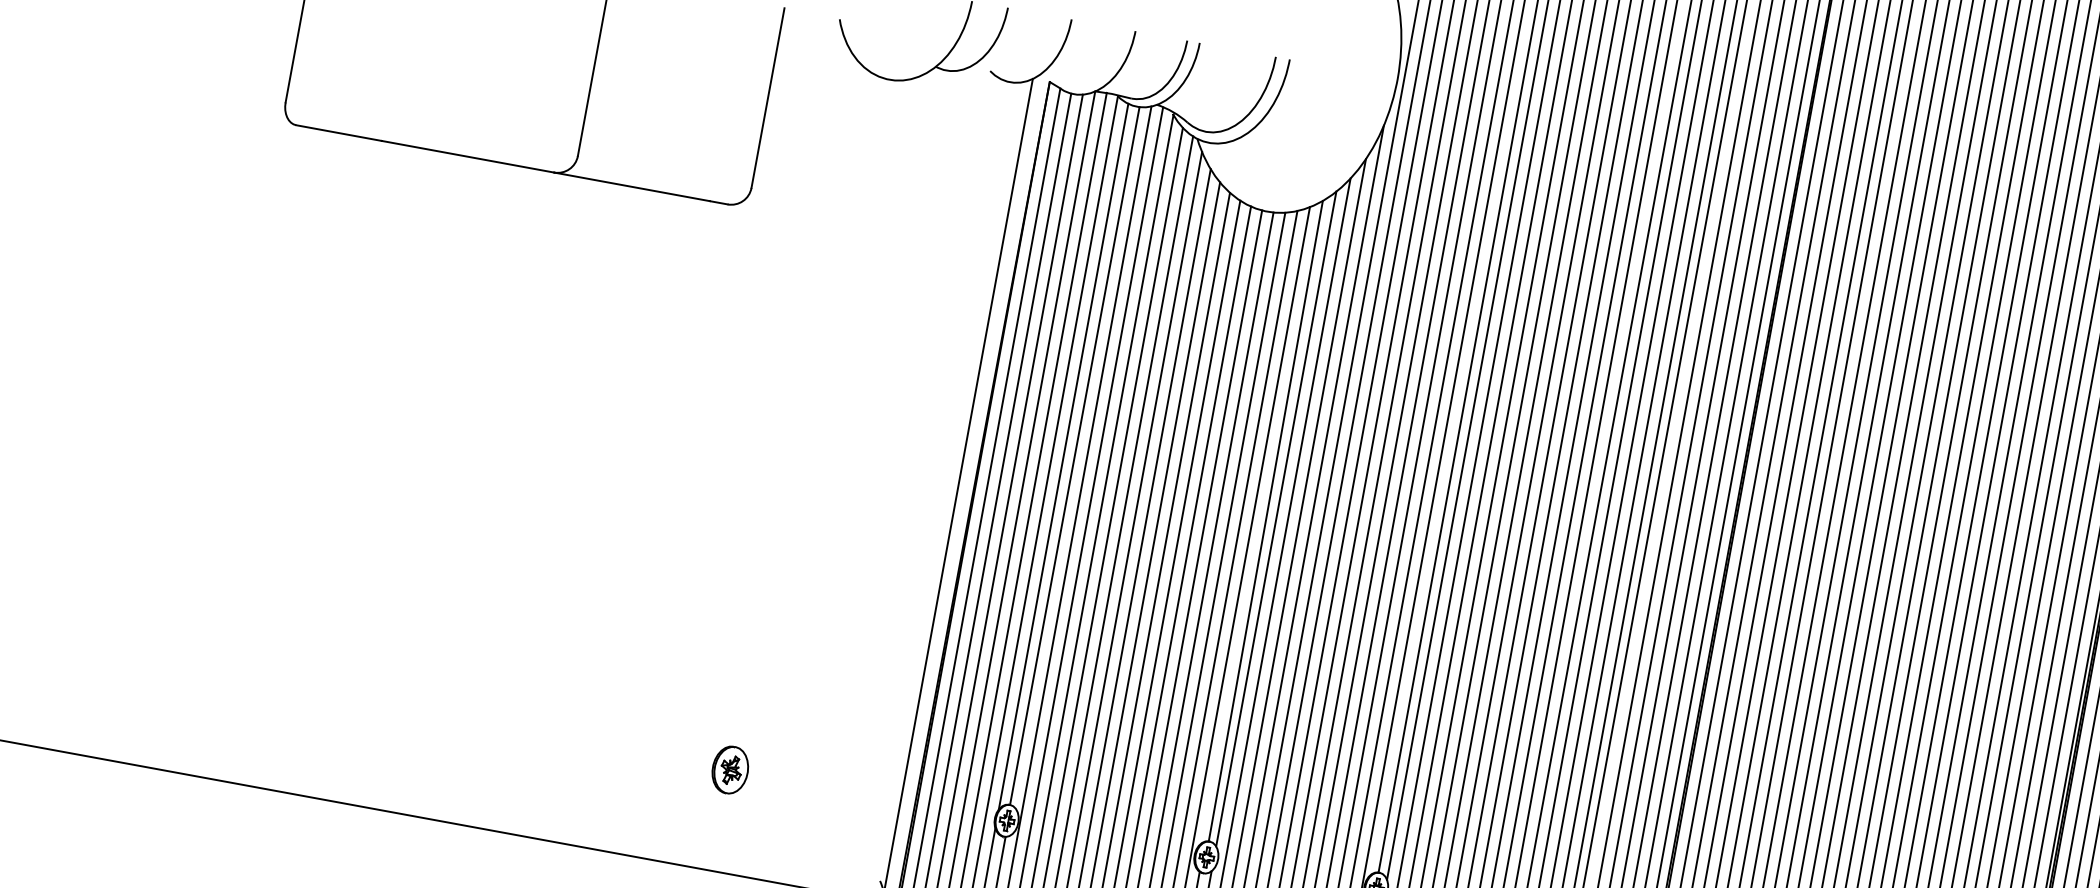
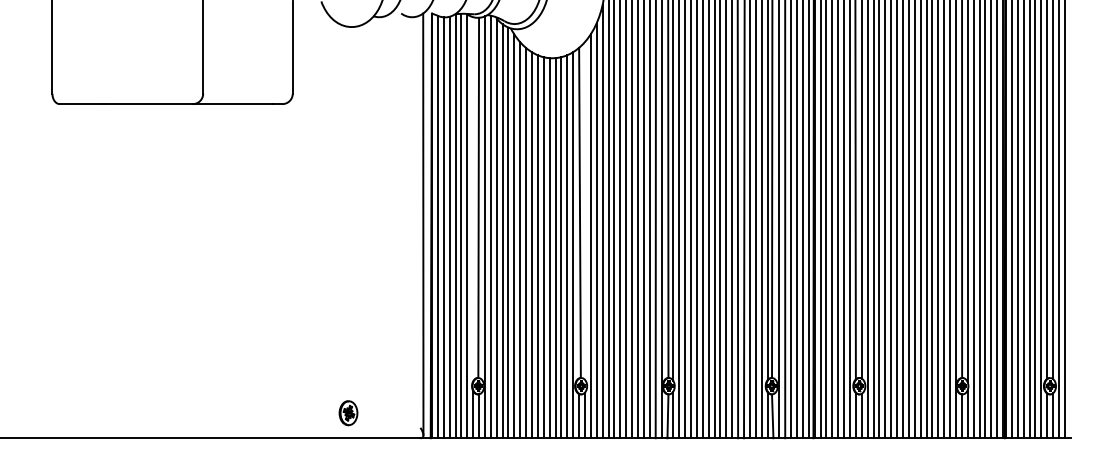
line: (1064, 457) -> (473, 199), removed
line: (1277, 518) -> (585, 210), removed
part: (730, 770) -> (348, 413), moved

